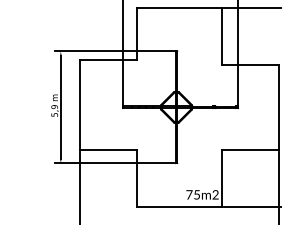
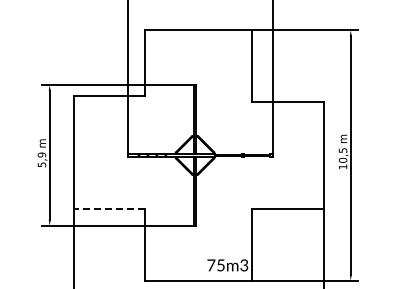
line: (108, 150) -> (109, 209), solid -> dashed
text: (215, 196) -> (244, 267), 75m2 -> 75m3

